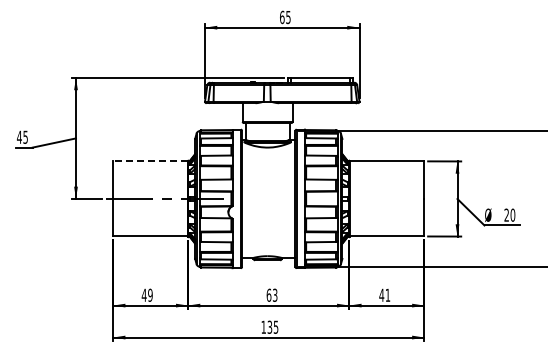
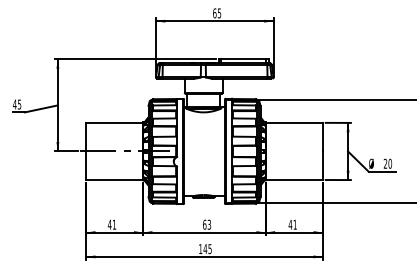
line: (150, 161) -> (114, 122), dashed -> solid
text: (150, 294) -> (114, 224), 49 -> 41
text: (269, 326) -> (205, 248), 135 -> 145

